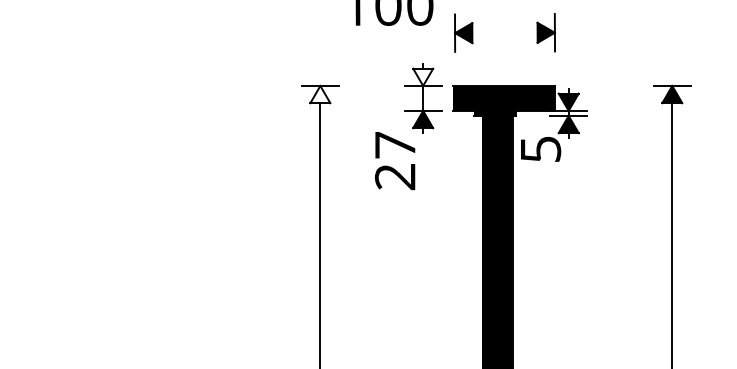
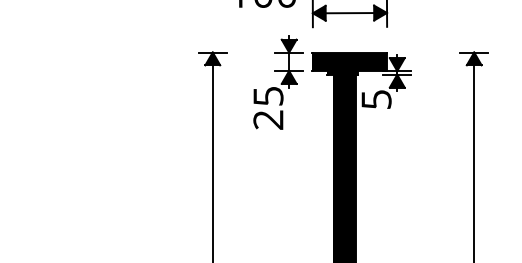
line: (504, 32) -> (349, 12), added
fill: (423, 76) -> (289, 45), added
fill: (320, 94) -> (212, 58), added
text: (395, 145) -> (268, 96), 27 -> 25

